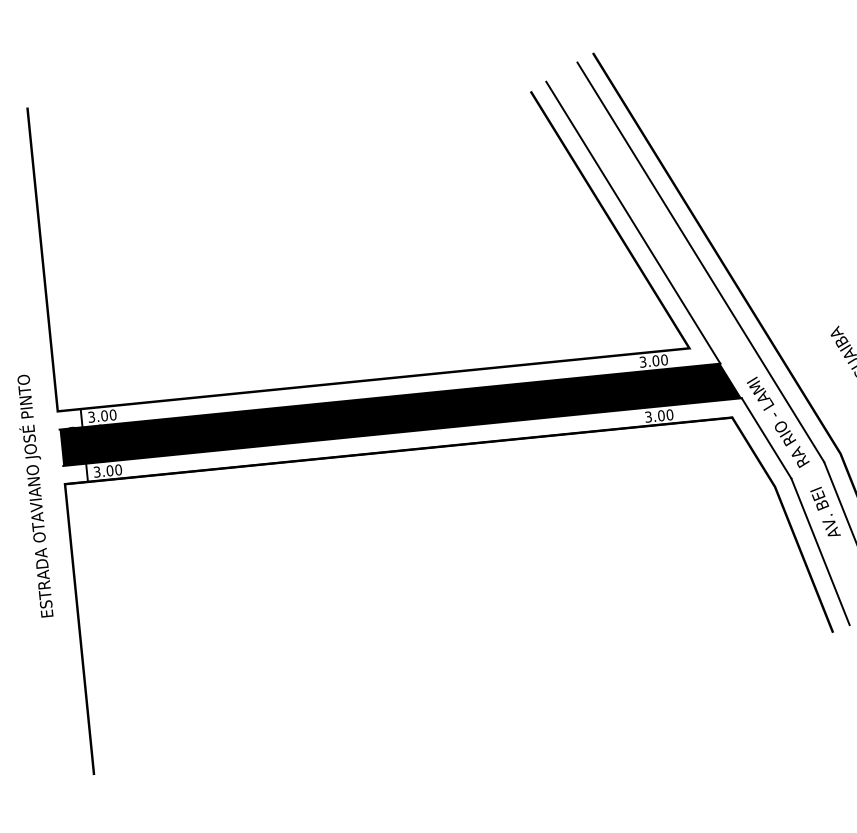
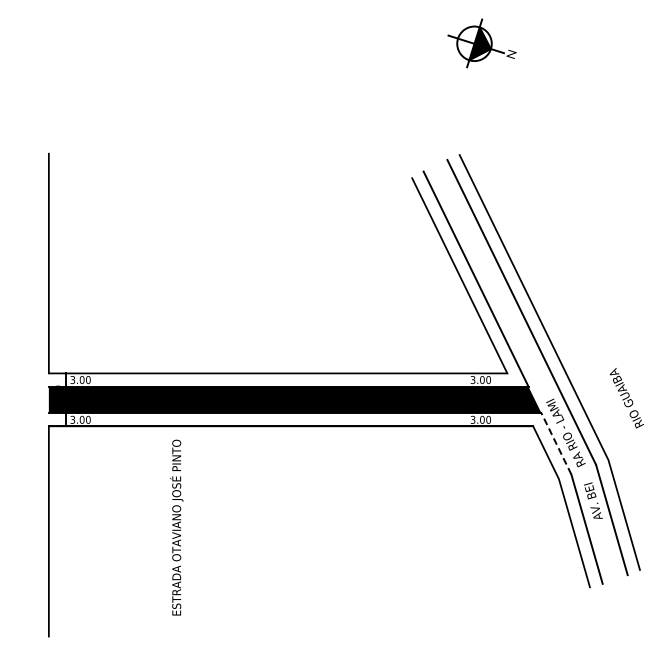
line: (766, 438) -> (556, 443), solid -> dashed
text: (35, 495) -> (176, 527), moved

